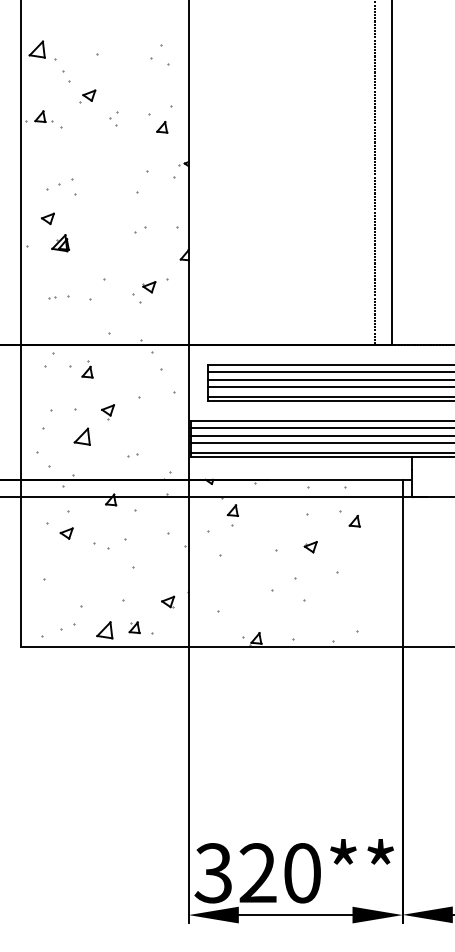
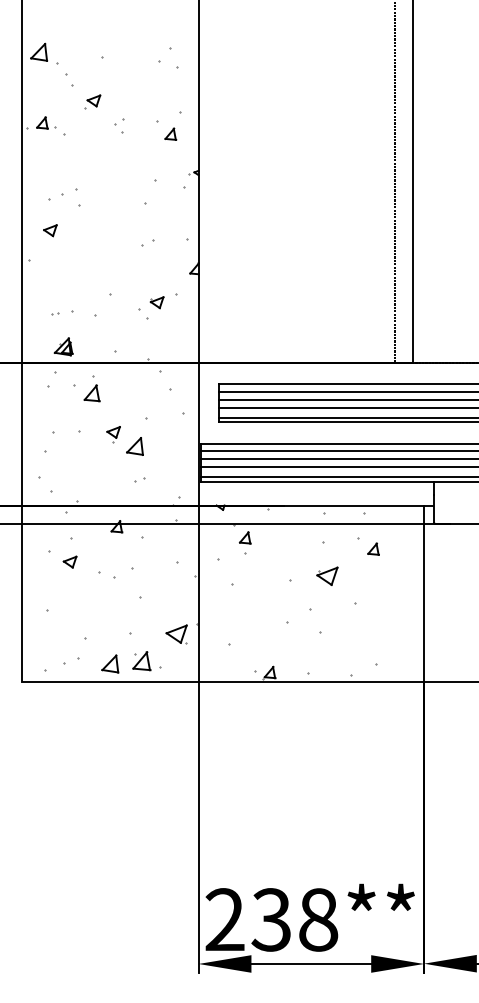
part: (60, 243) -> (63, 347), moved
part: (87, 369) -> (92, 389), size x1.4
part: (81, 436) -> (134, 446), moved
part: (310, 547) -> (326, 576), size x1.6
part: (168, 601) -> (177, 633), size x1.6
part: (134, 627) -> (141, 661), size x1.6
text: (257, 873) -> (271, 920), 320** -> 238**

